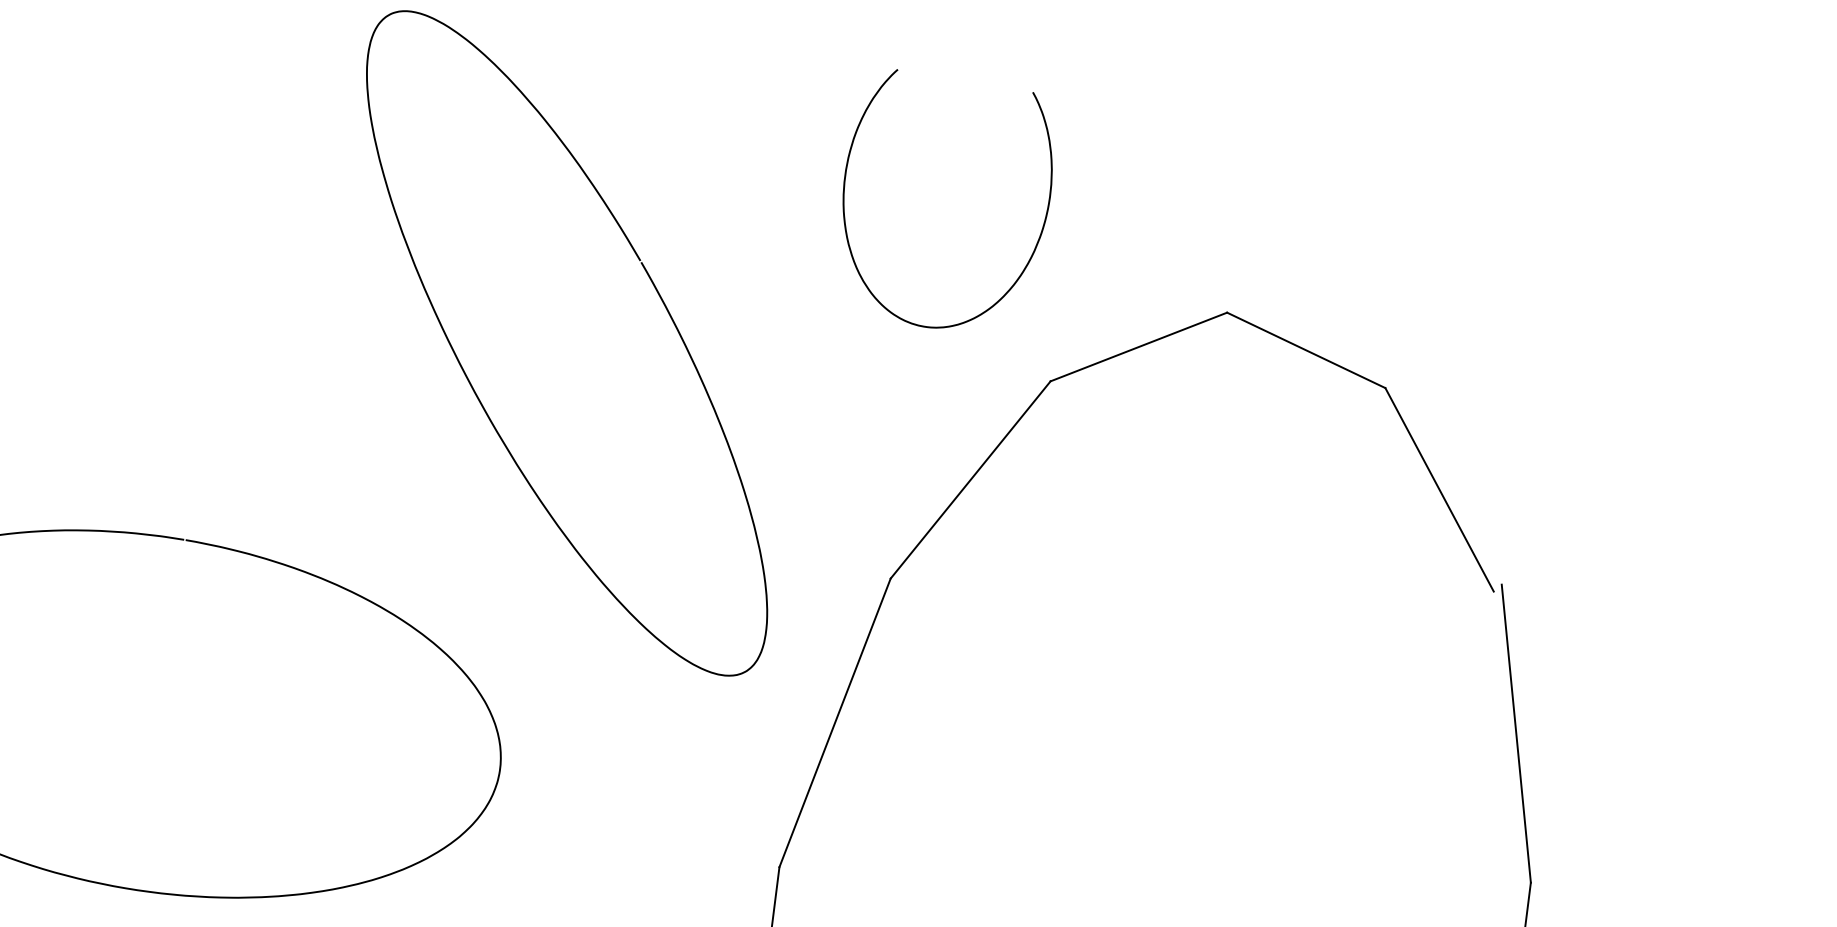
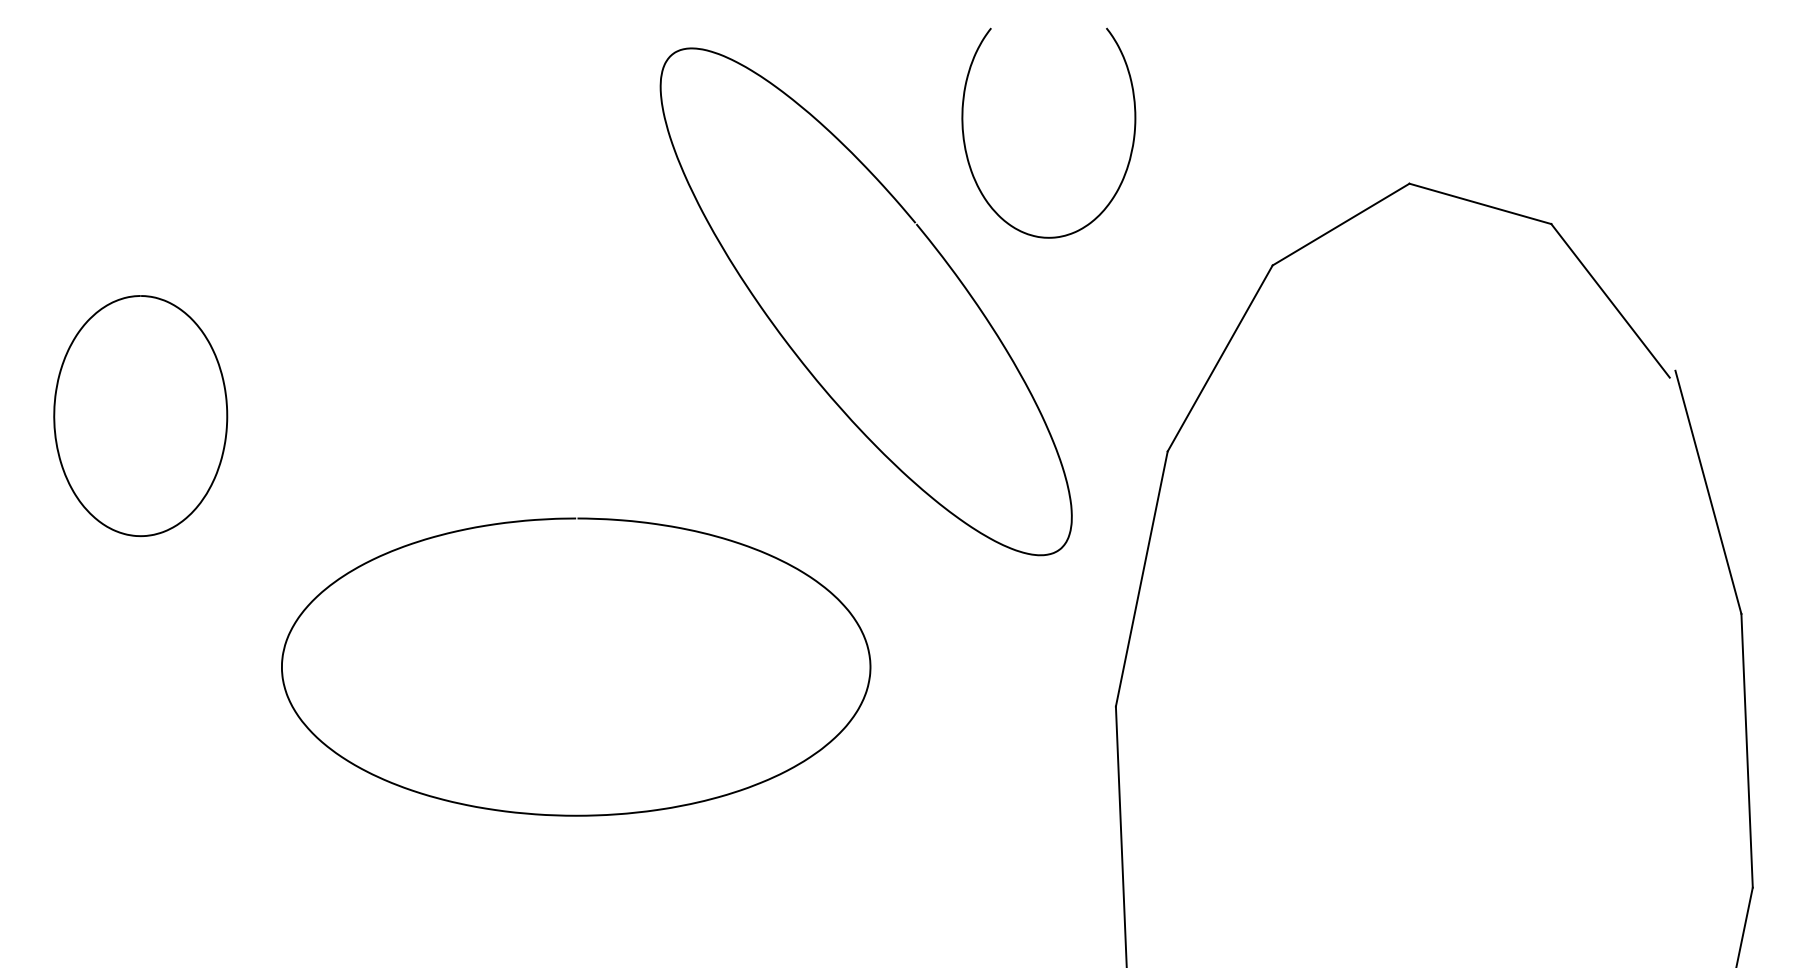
curve: (845, 210) -> (967, 152), moved

